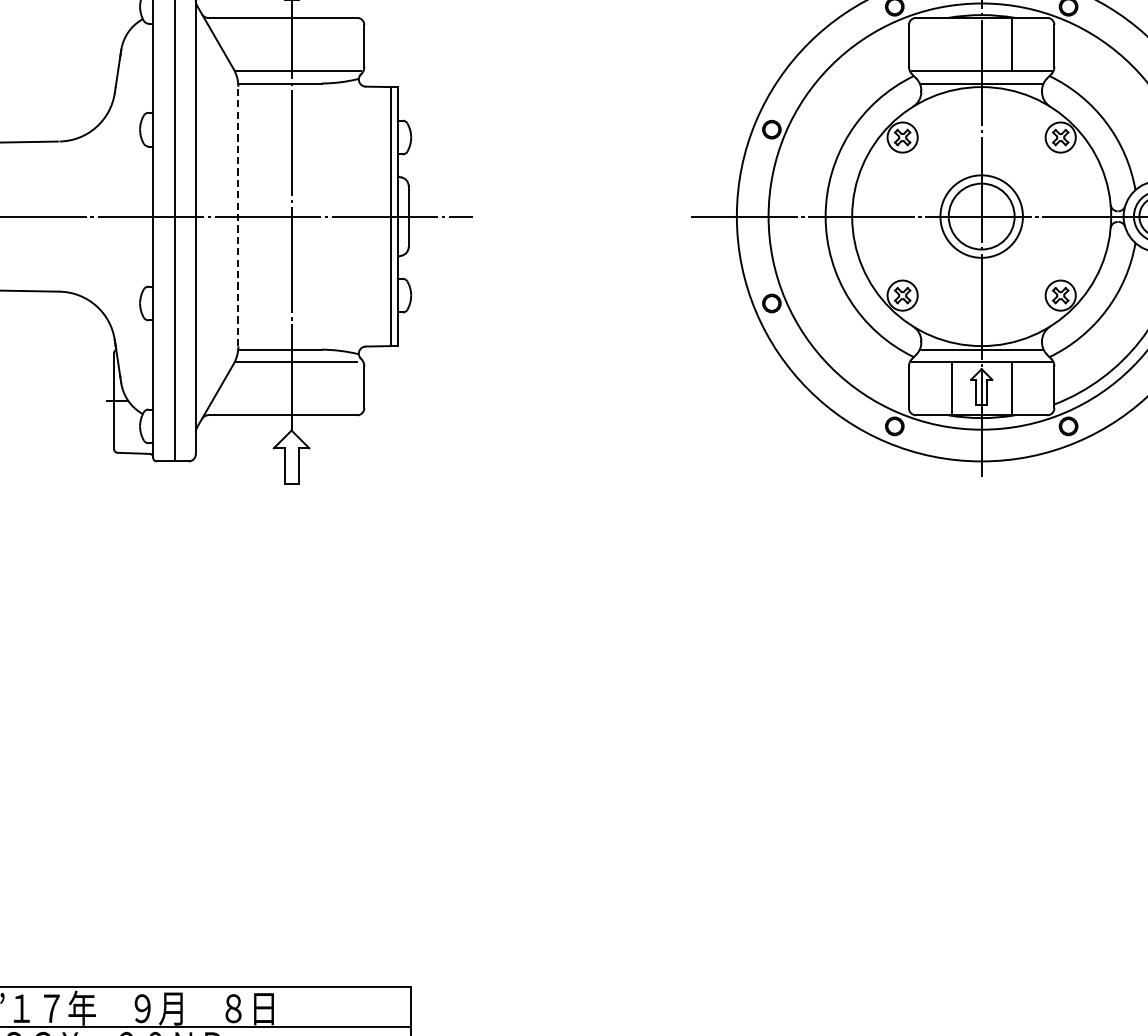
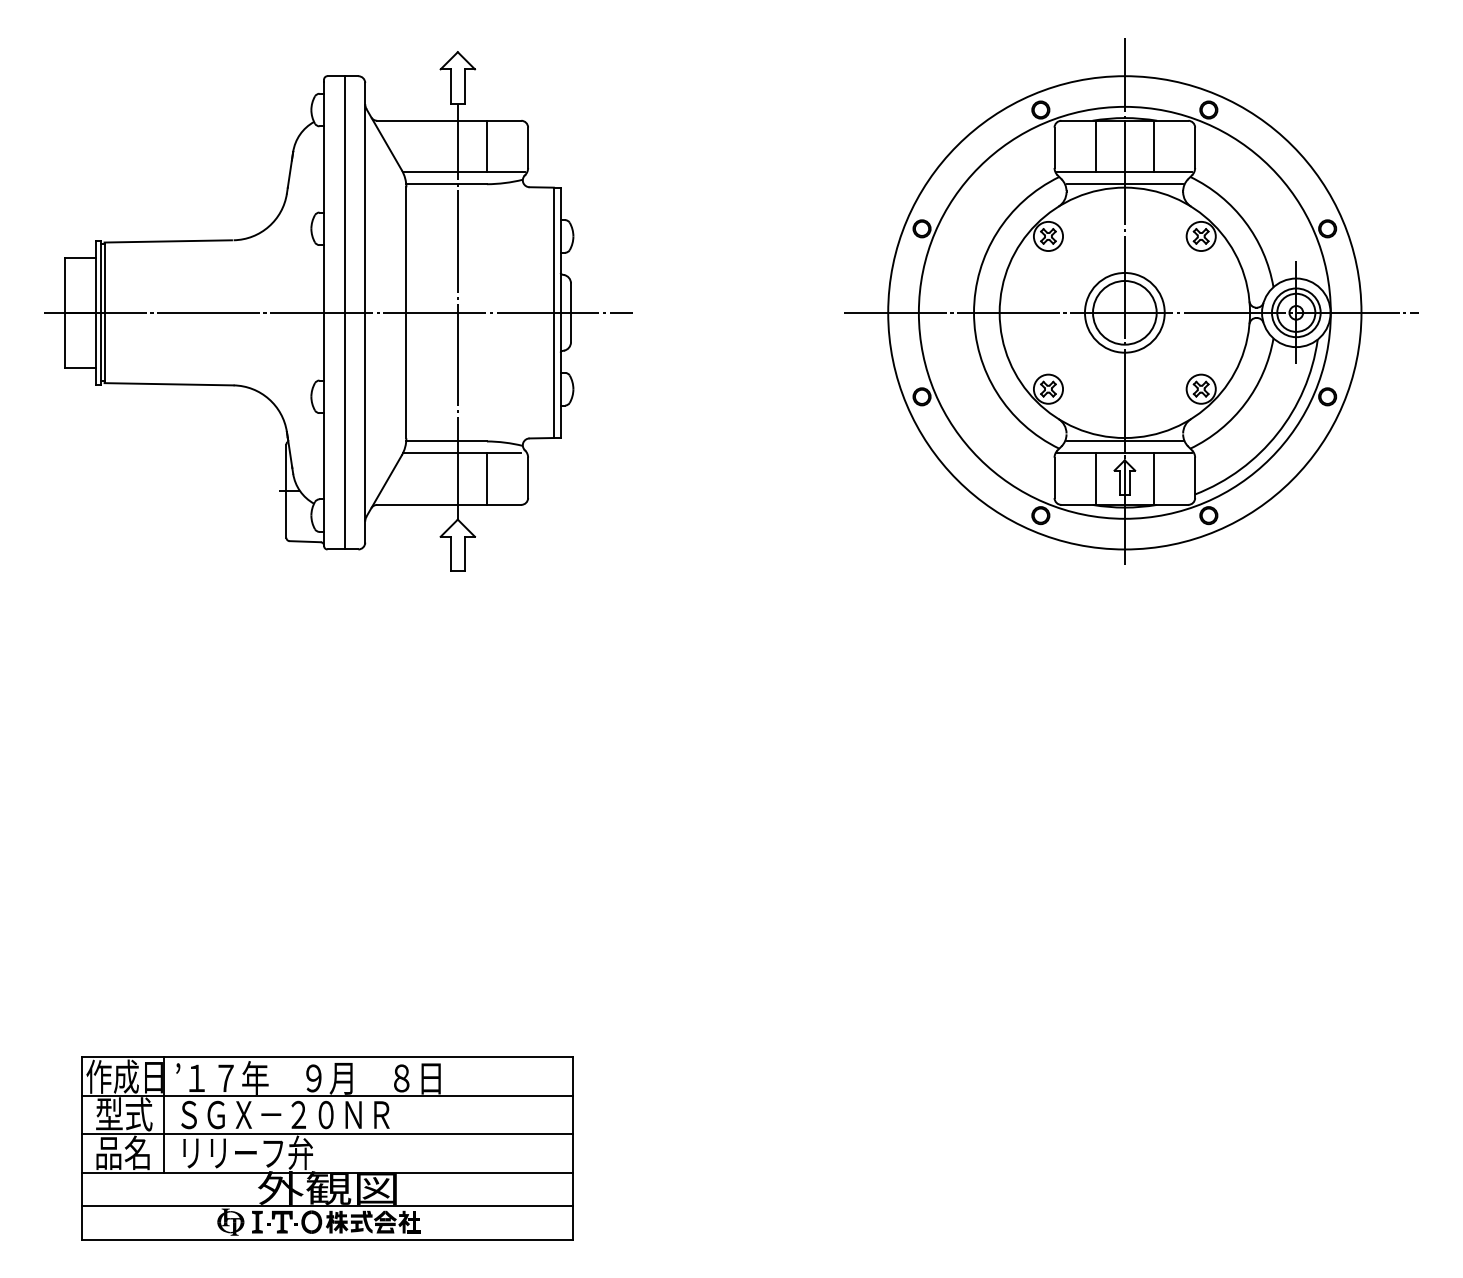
line: (321, 44) -> (486, 146), added
line: (951, 44) -> (1095, 146), added
line: (238, 216) -> (406, 312), dashed -> solid
line: (321, 387) -> (486, 478), added

